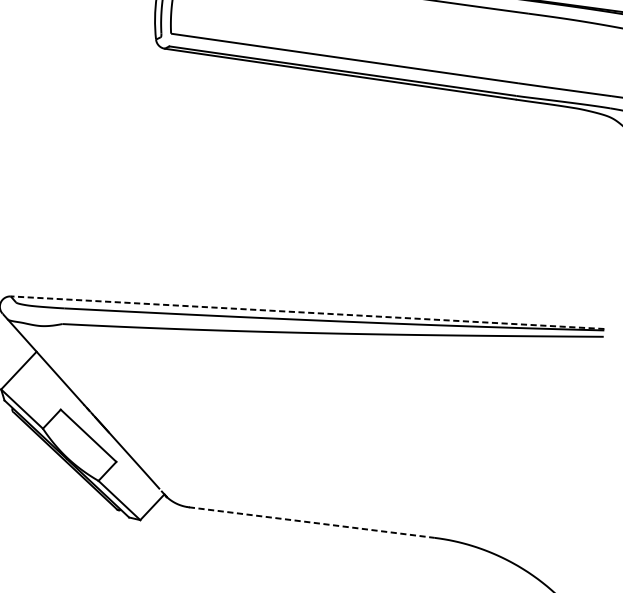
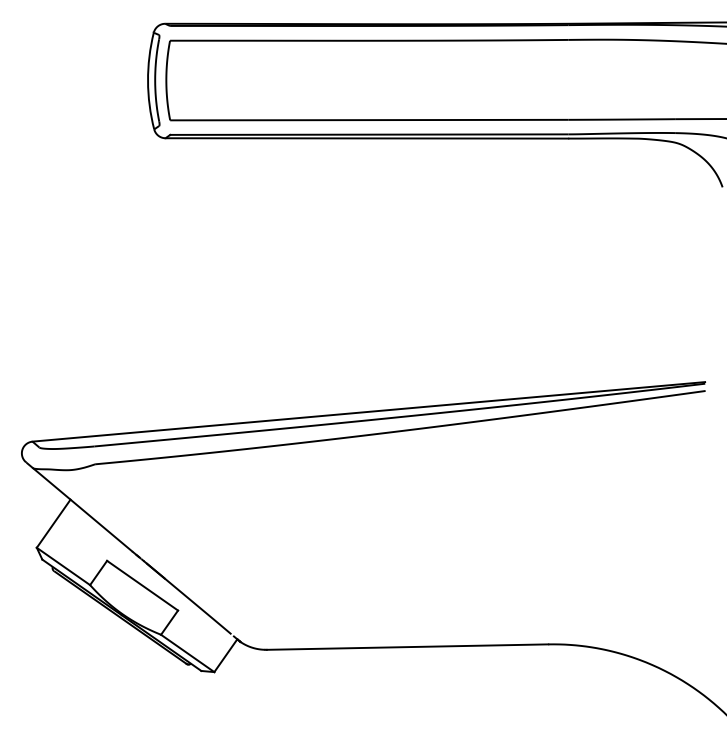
line: (307, 312) -> (368, 411), dashed -> solid
line: (311, 522) -> (407, 647), dashed -> solid

